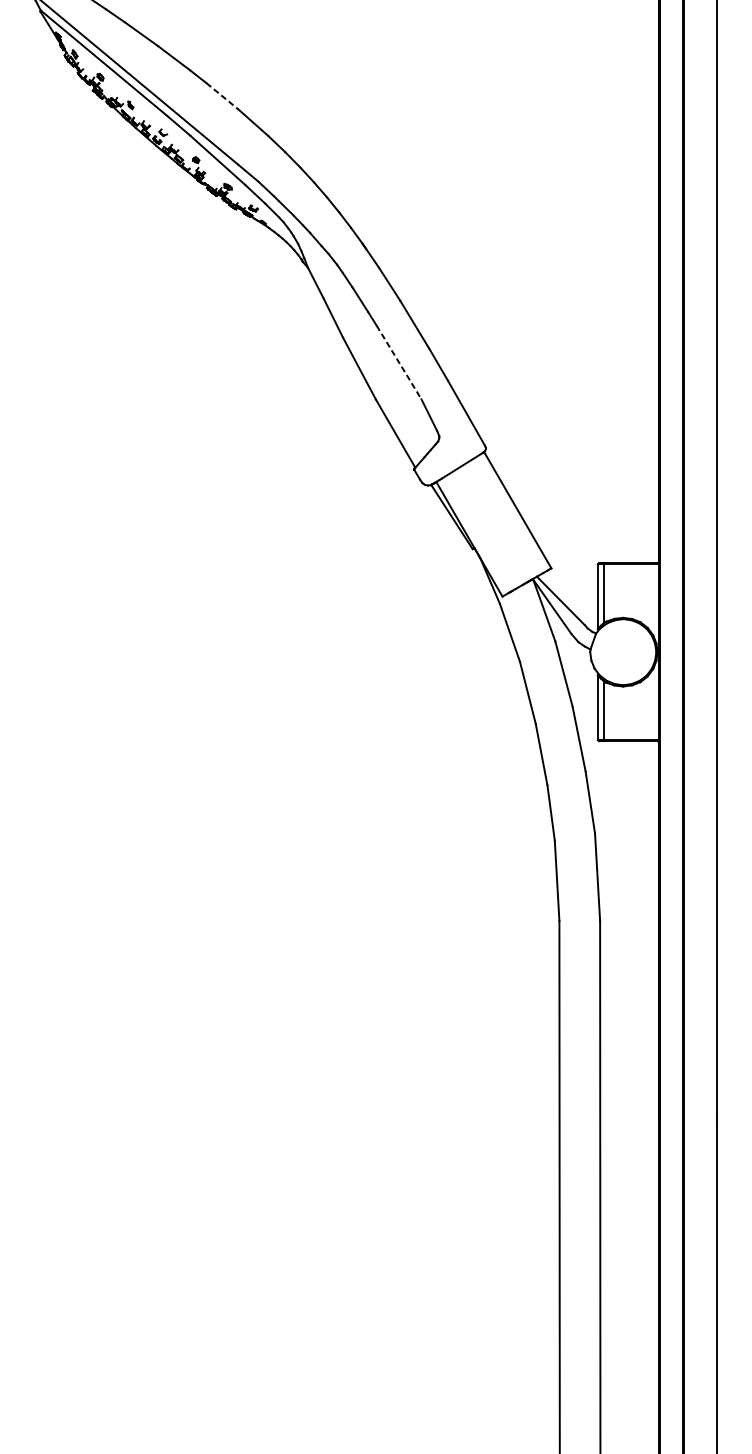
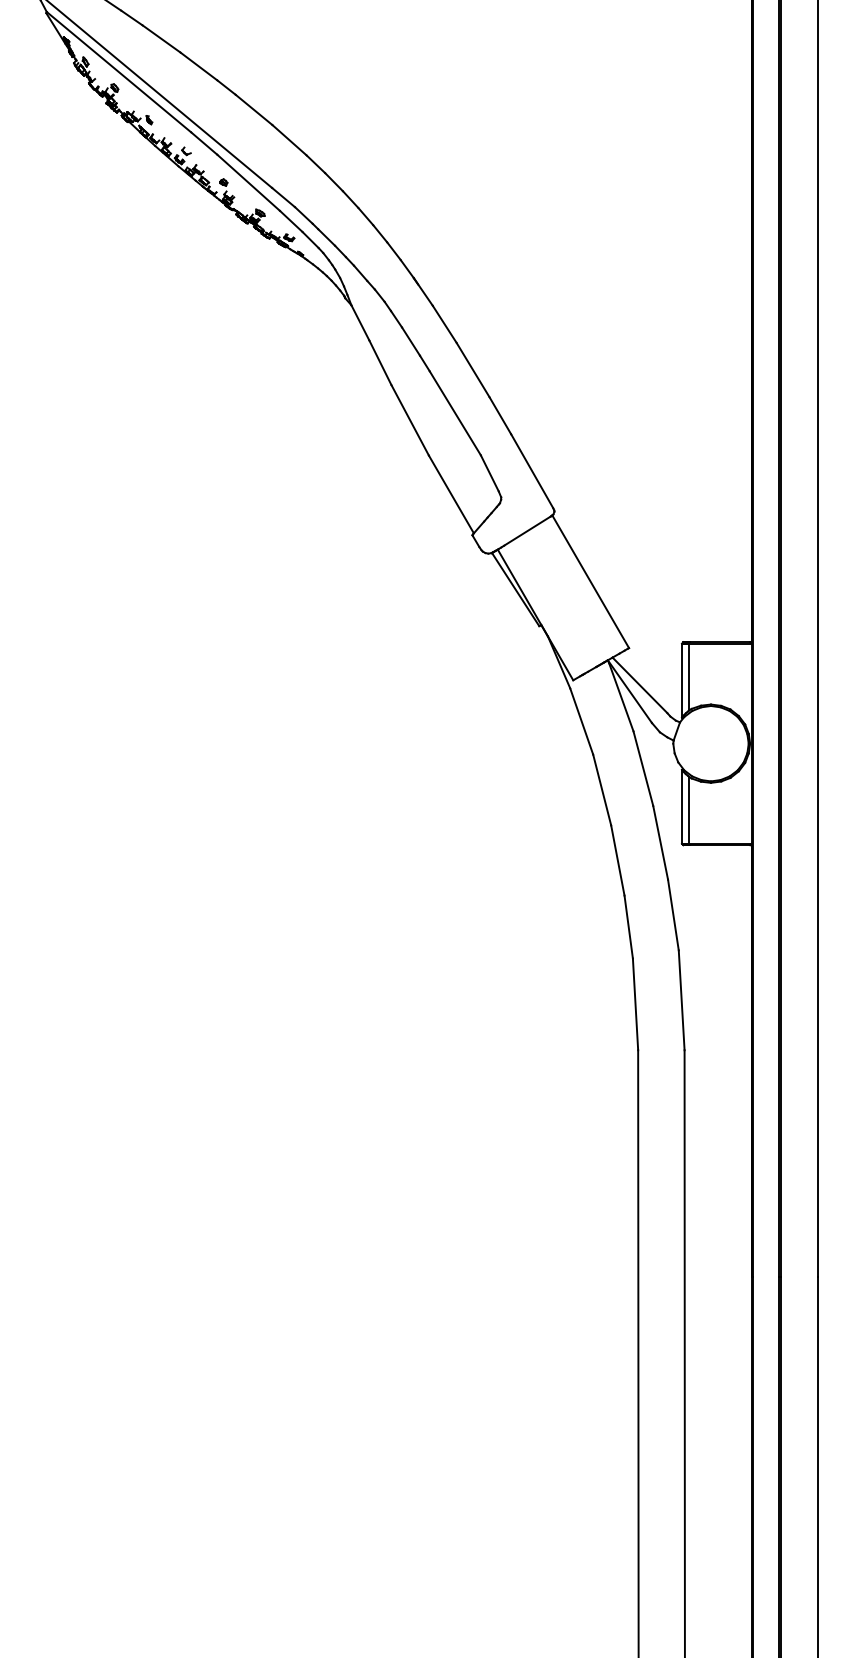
line: (222, 96) -> (254, 109), dashed -> solid
line: (399, 362) -> (455, 413), dashed -> solid

